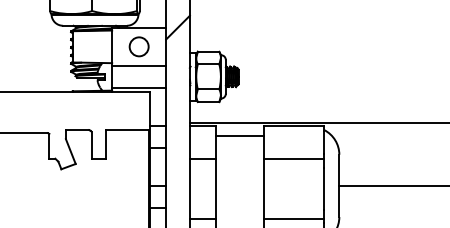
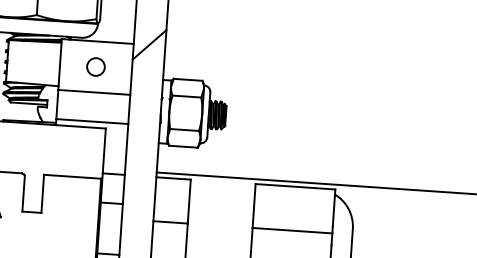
circle: (138, 46) -> (95, 66), size x0.7
line: (239, 136) -> (221, 195), removed

